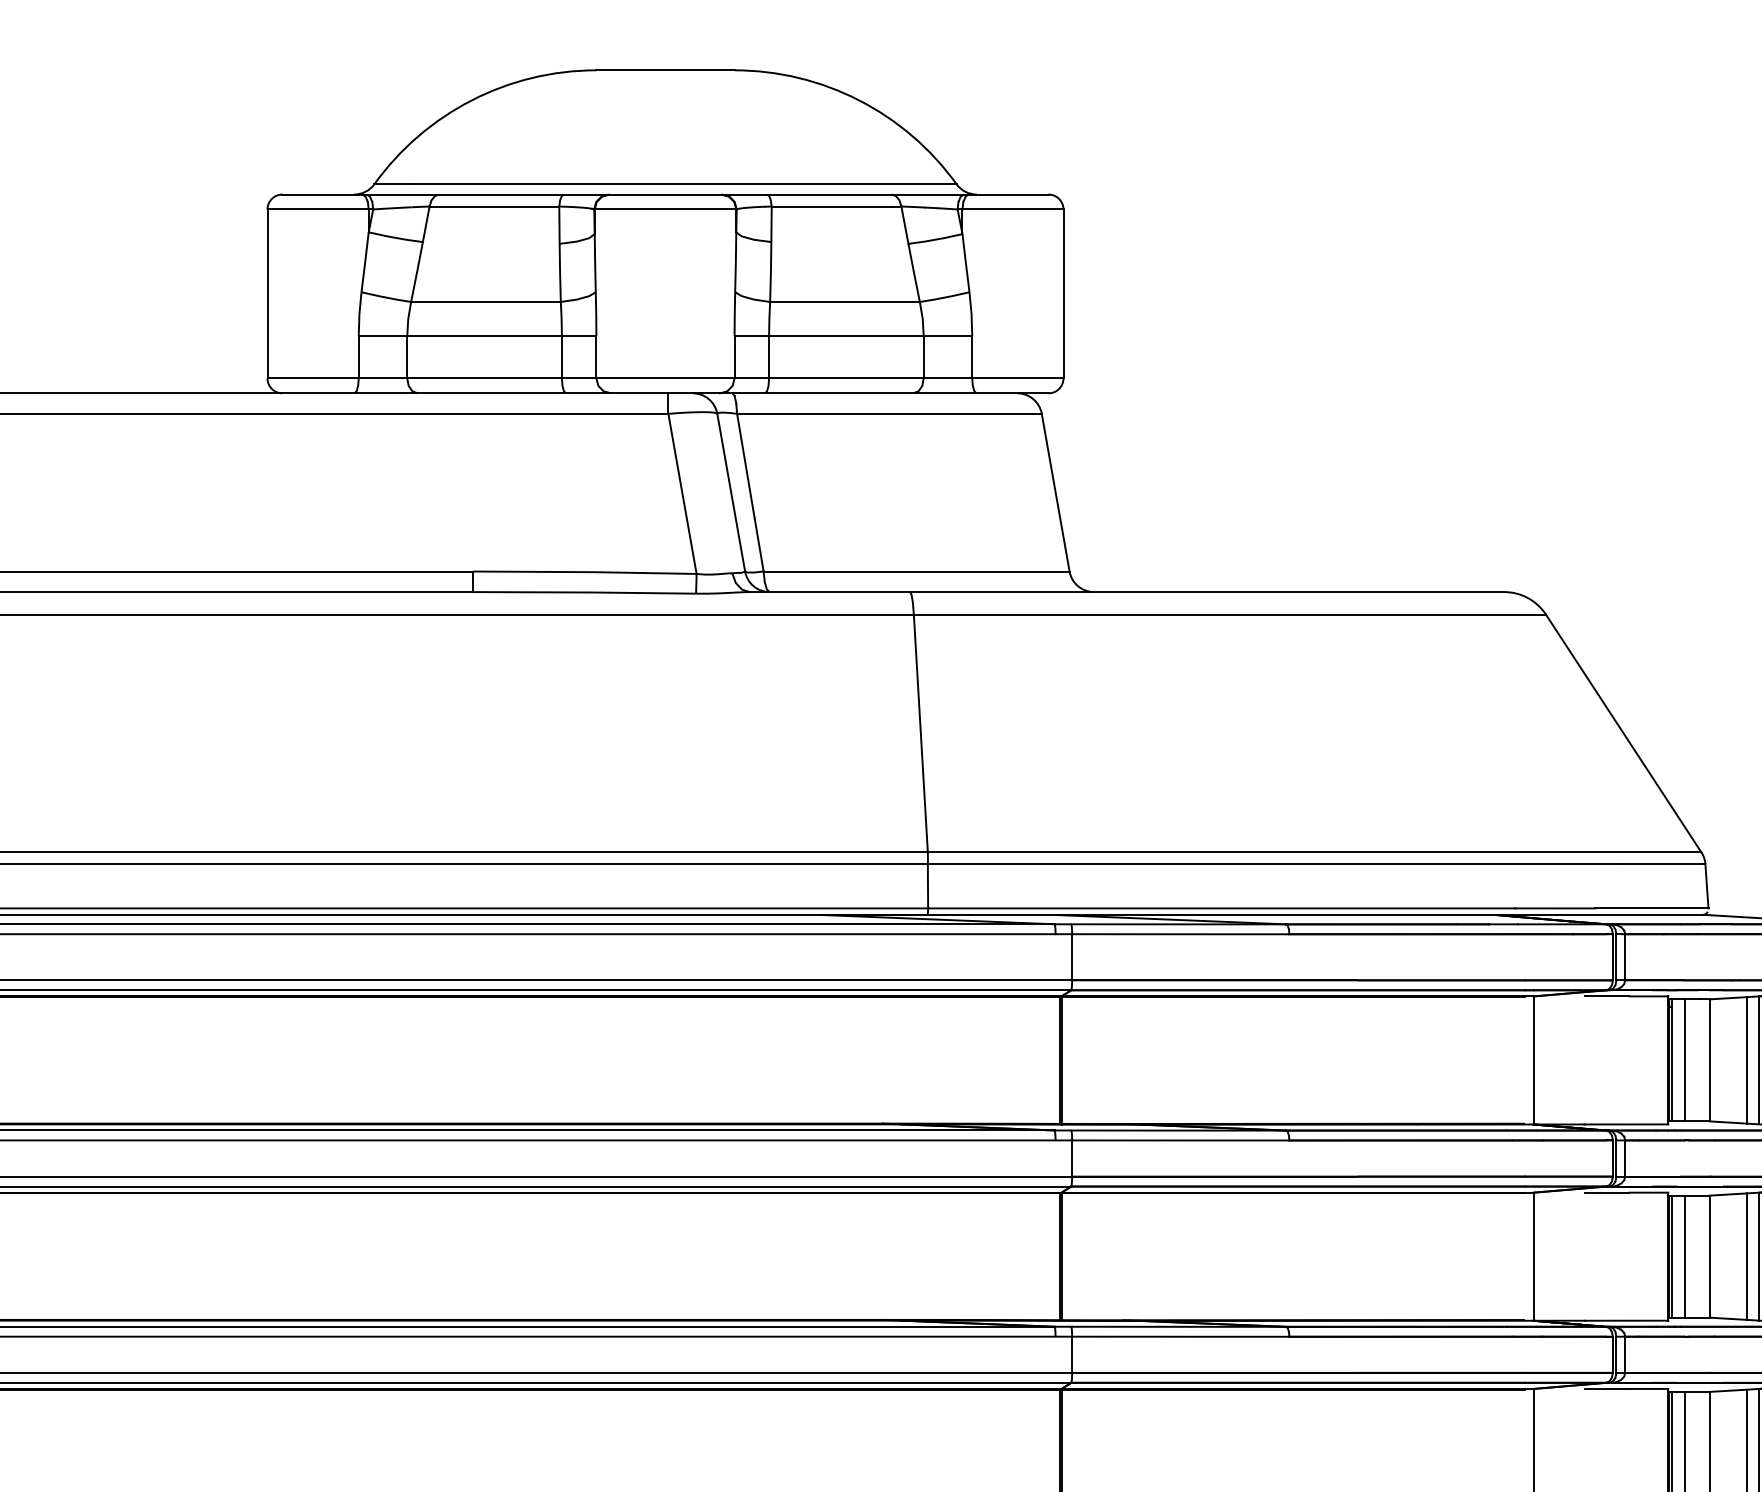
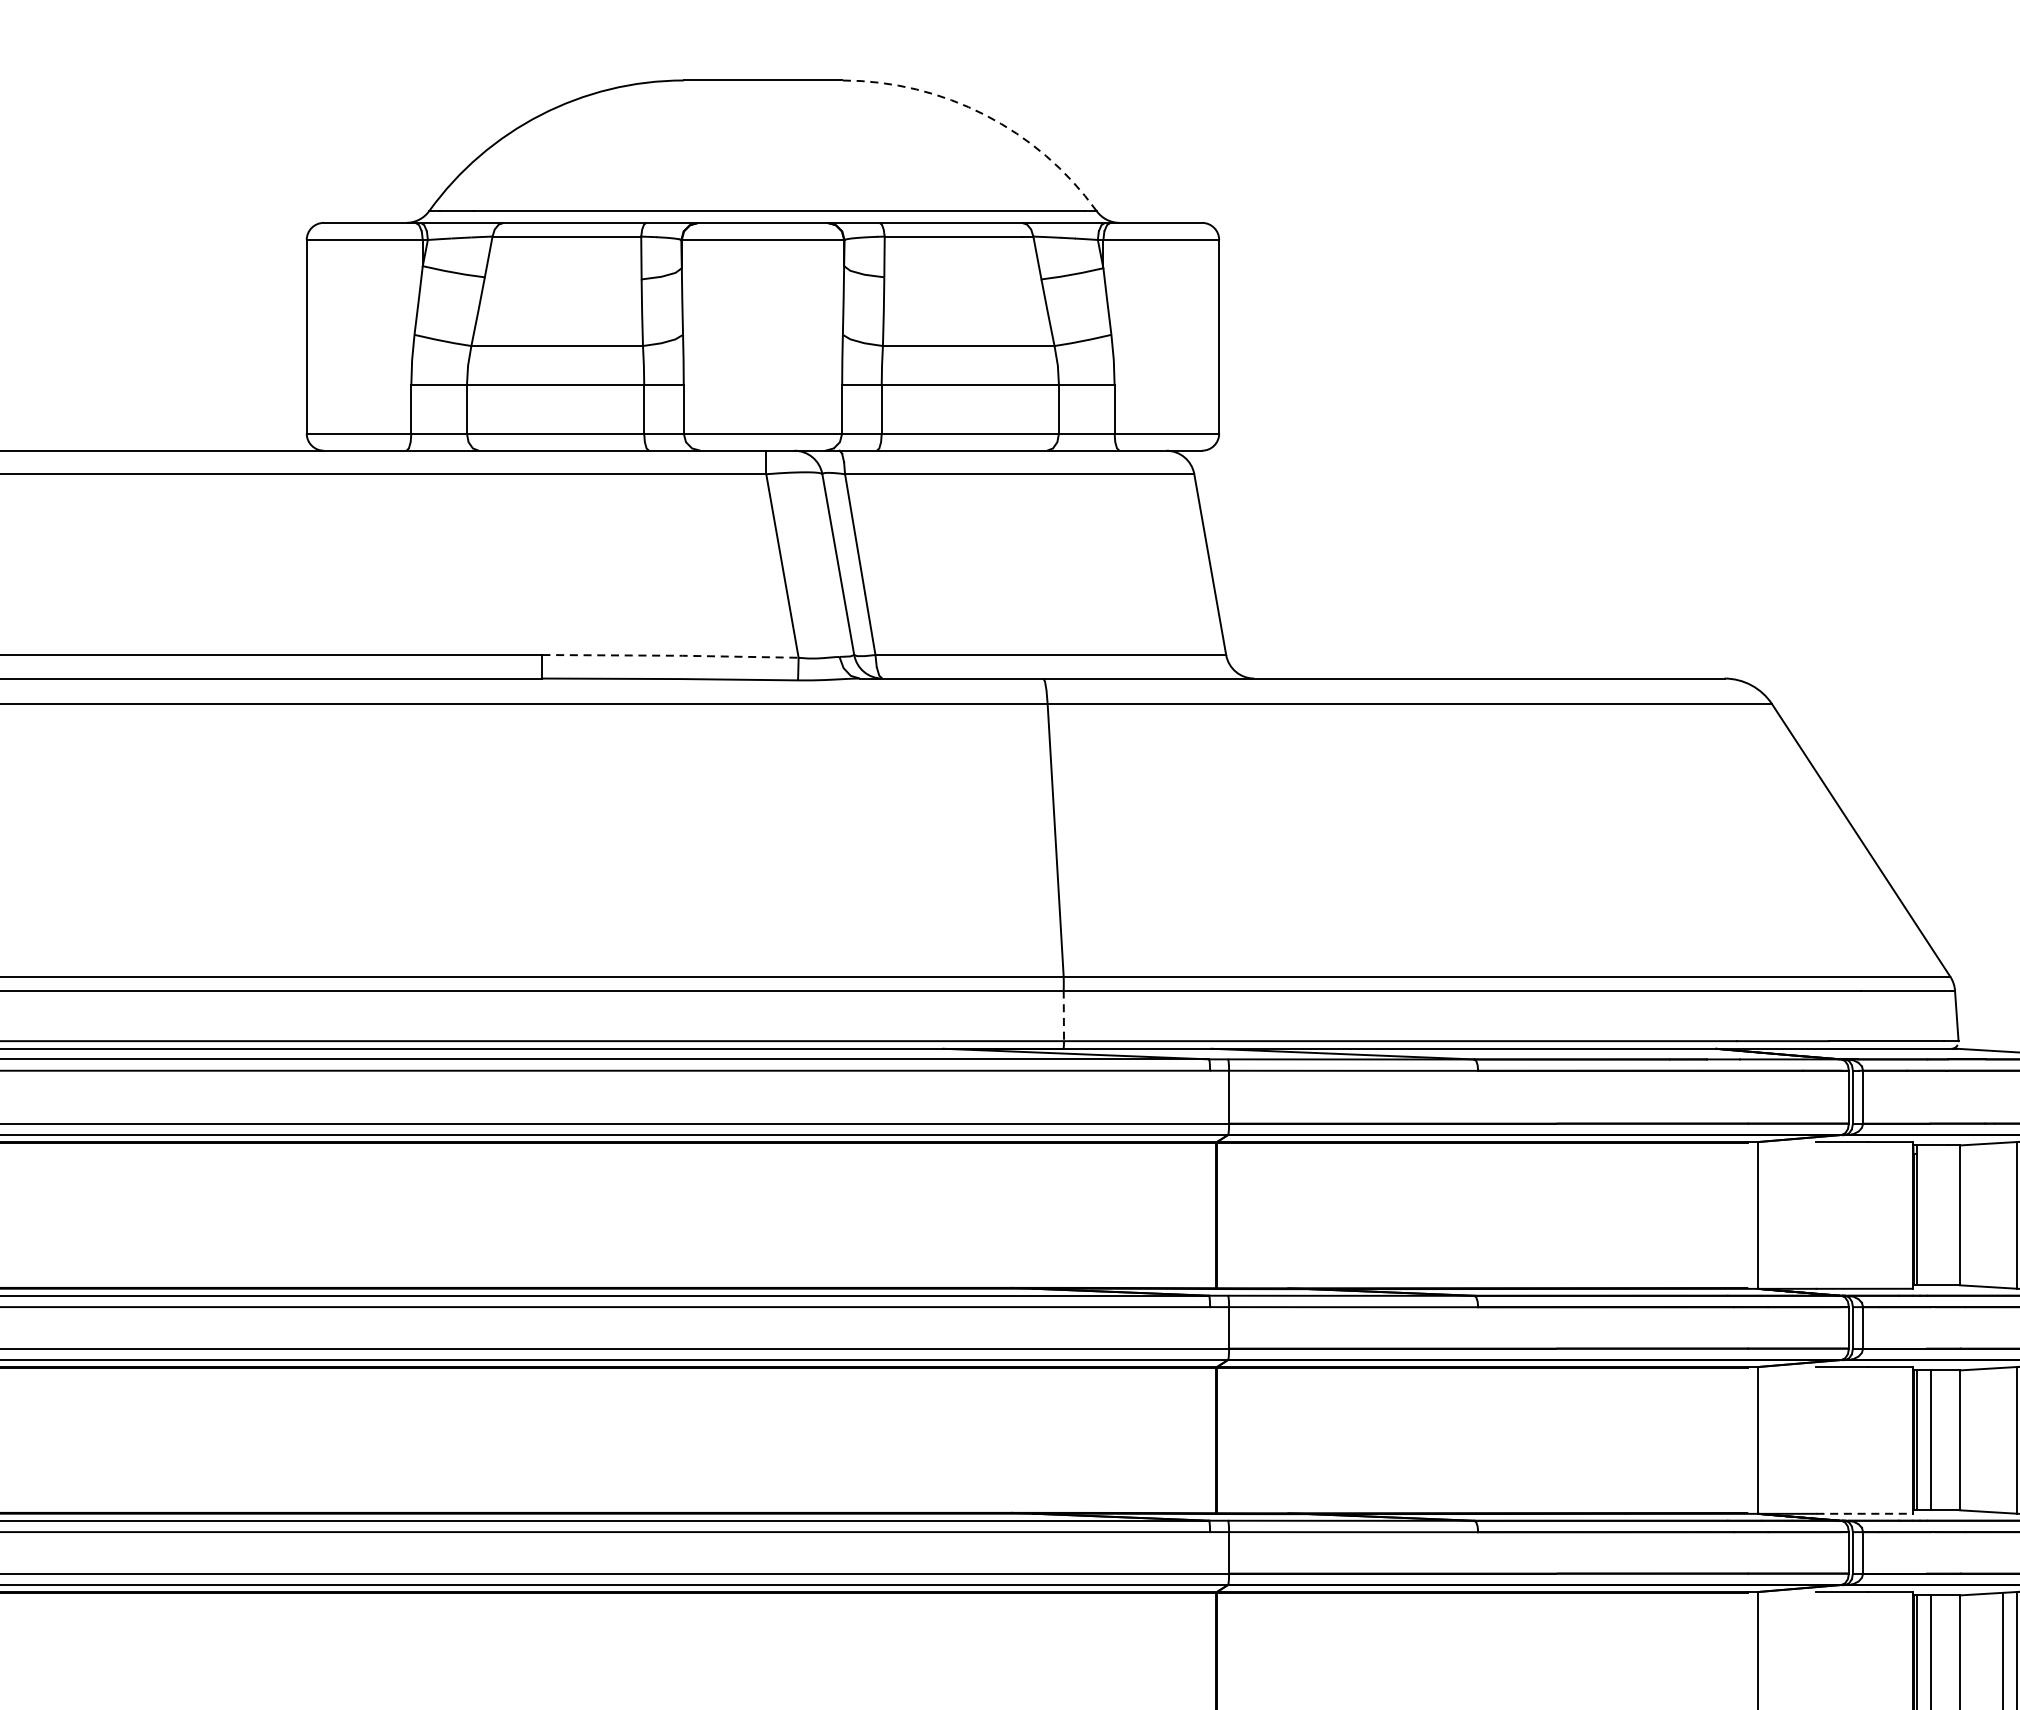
arc: (859, 100) -> (985, 115), solid -> dashed
line: (585, 572) -> (671, 656), solid -> dashed
line: (927, 886) -> (1063, 1016), solid -> dashed
line: (1684, 1060) -> (1931, 1215), removed
line: (1746, 1060) -> (2002, 1215), removed
line: (1746, 1256) -> (2002, 1440), removed
line: (1626, 1320) -> (1864, 1513), solid -> dashed

